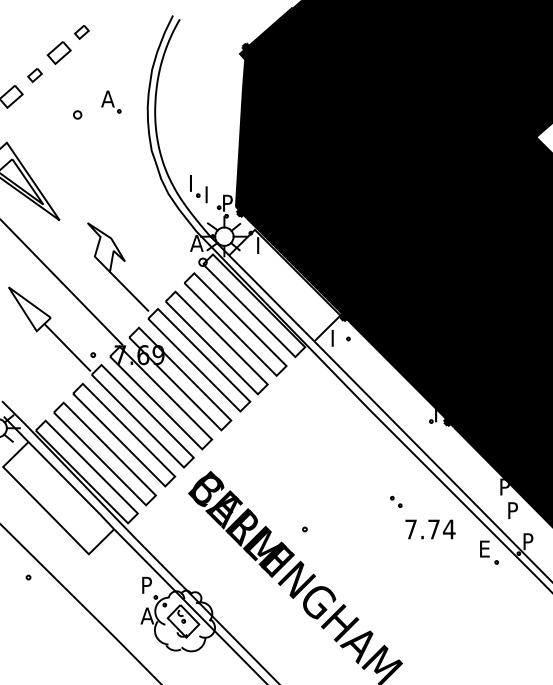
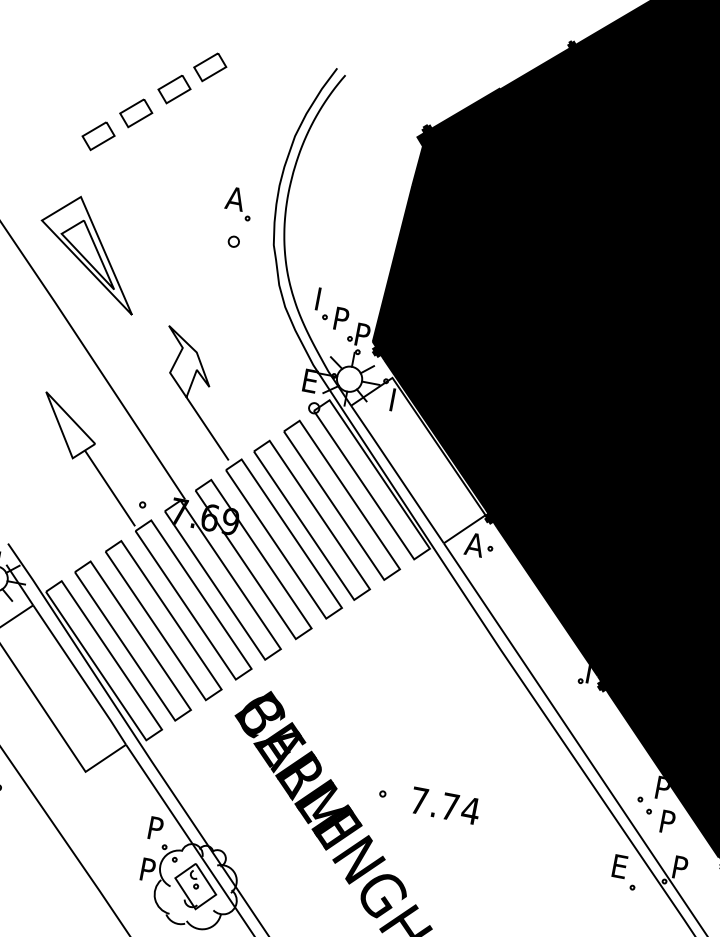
part: (81, 32) -> (209, 67), size x1.67
part: (34, 75) -> (135, 113), size x1.67
part: (111, 101) -> (239, 203), moved
part: (77, 114) -> (233, 241), moved
text: (211, 191) -> (343, 315), I -> P
text: (196, 243) -> (310, 381), A -> E
text: (336, 337) -> (474, 543), I -> A
part: (396, 501) -> (645, 805), moved
text: (430, 529) -> (445, 805), moved
text: (147, 615) -> (148, 869), A -> P

